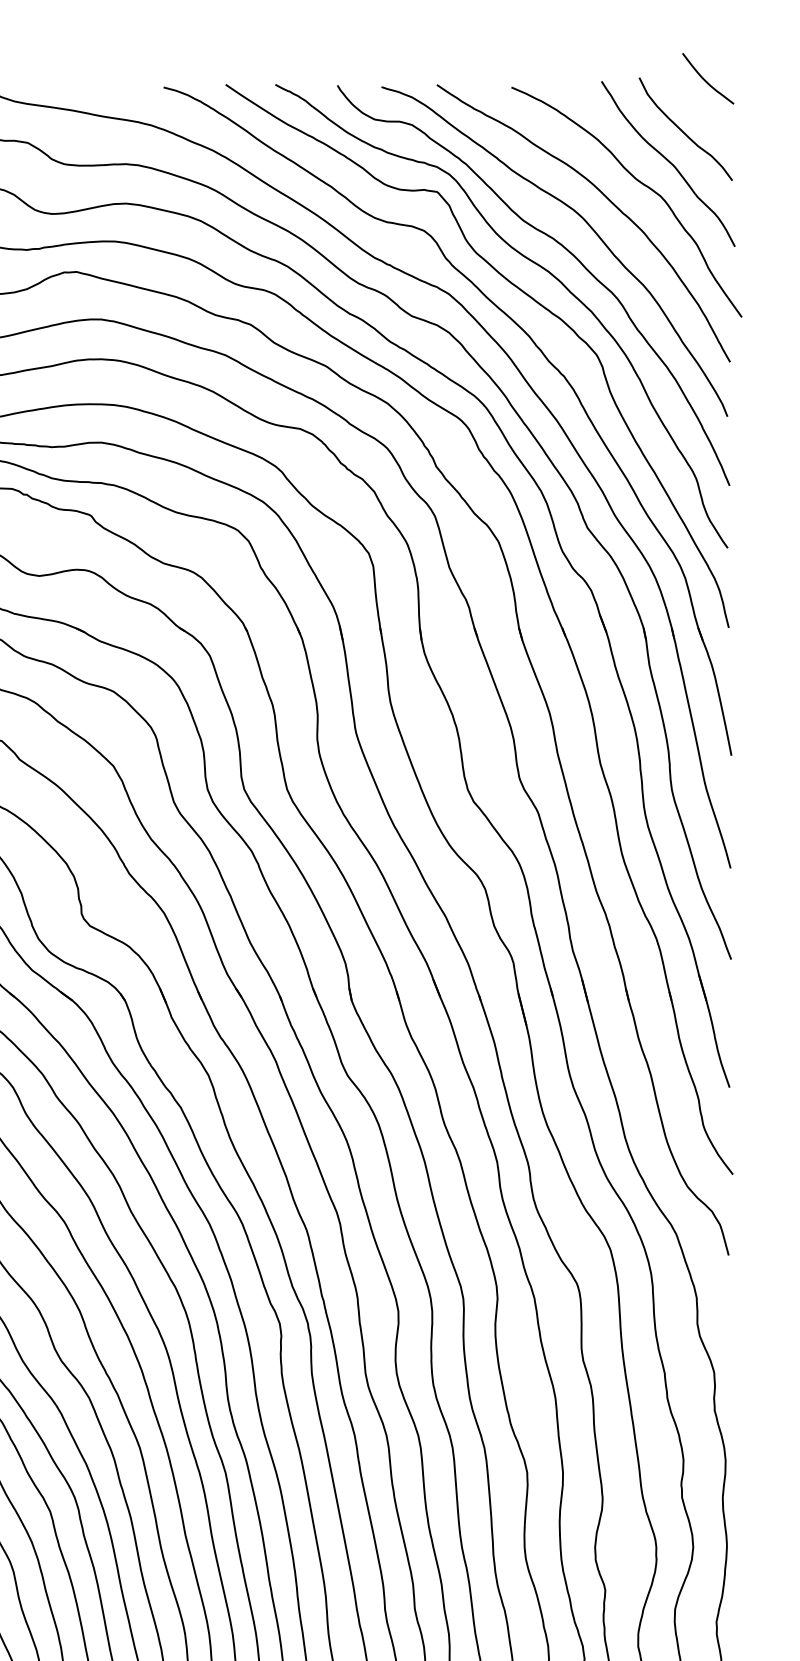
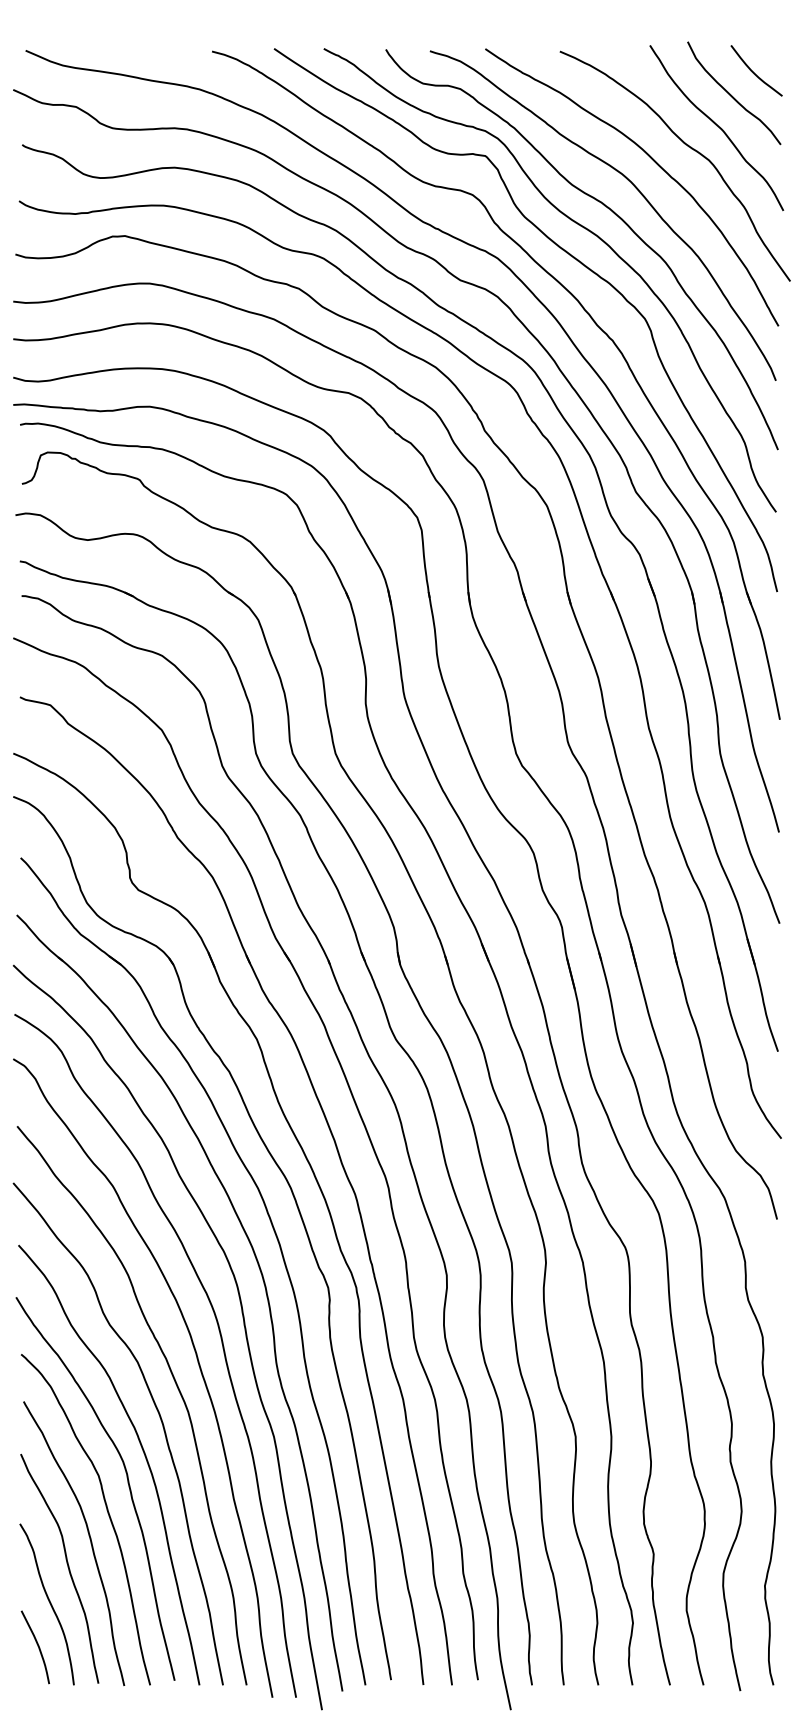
curve: (706, 80) -> (754, 72), moved

